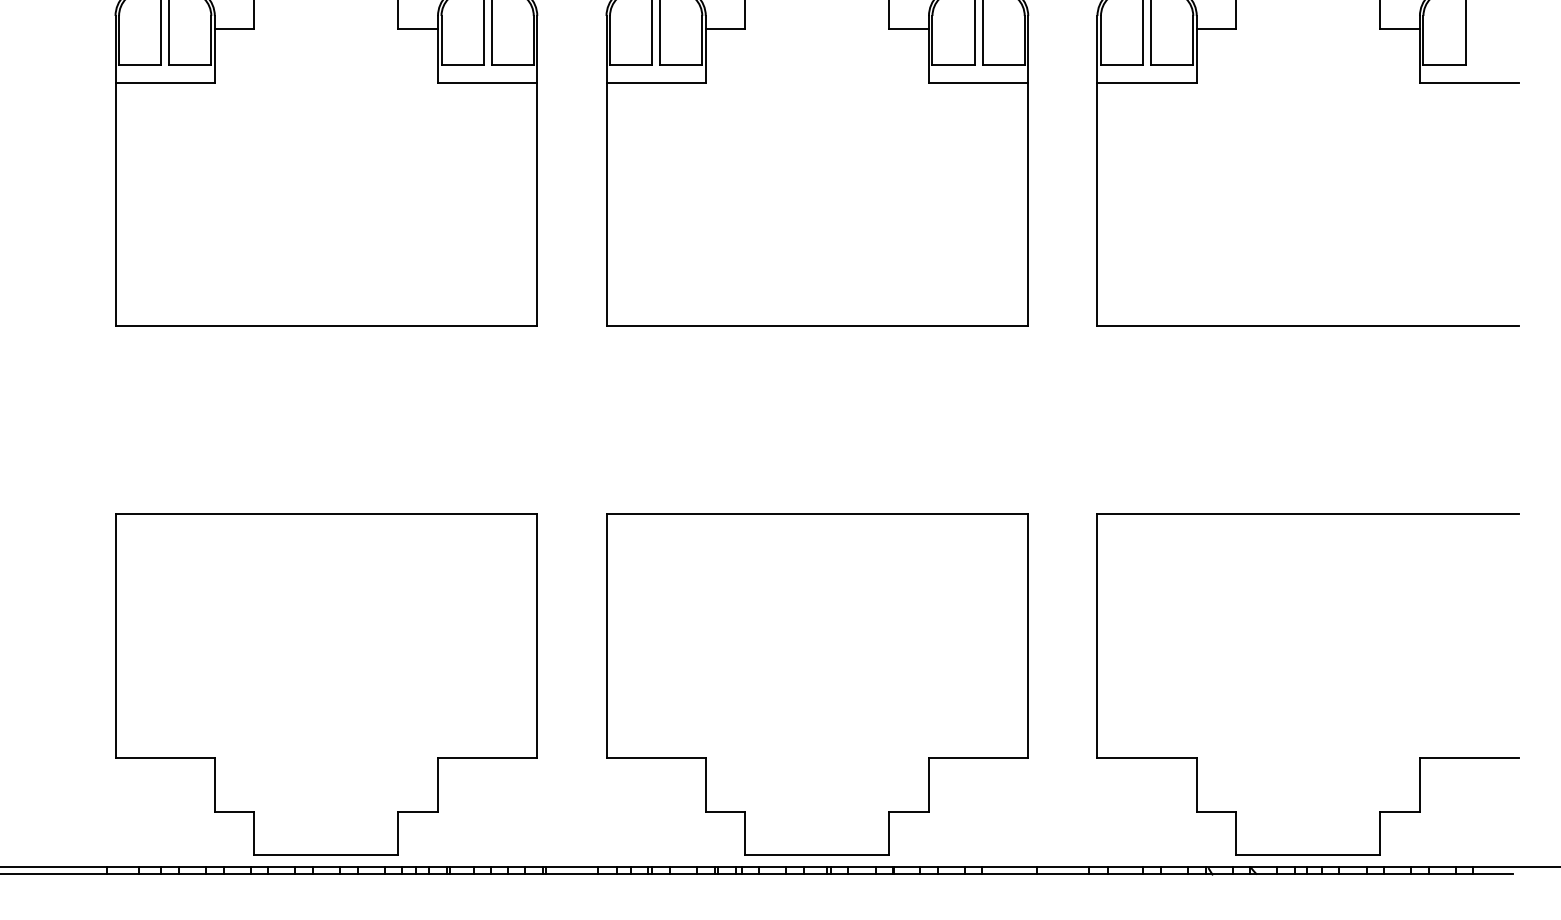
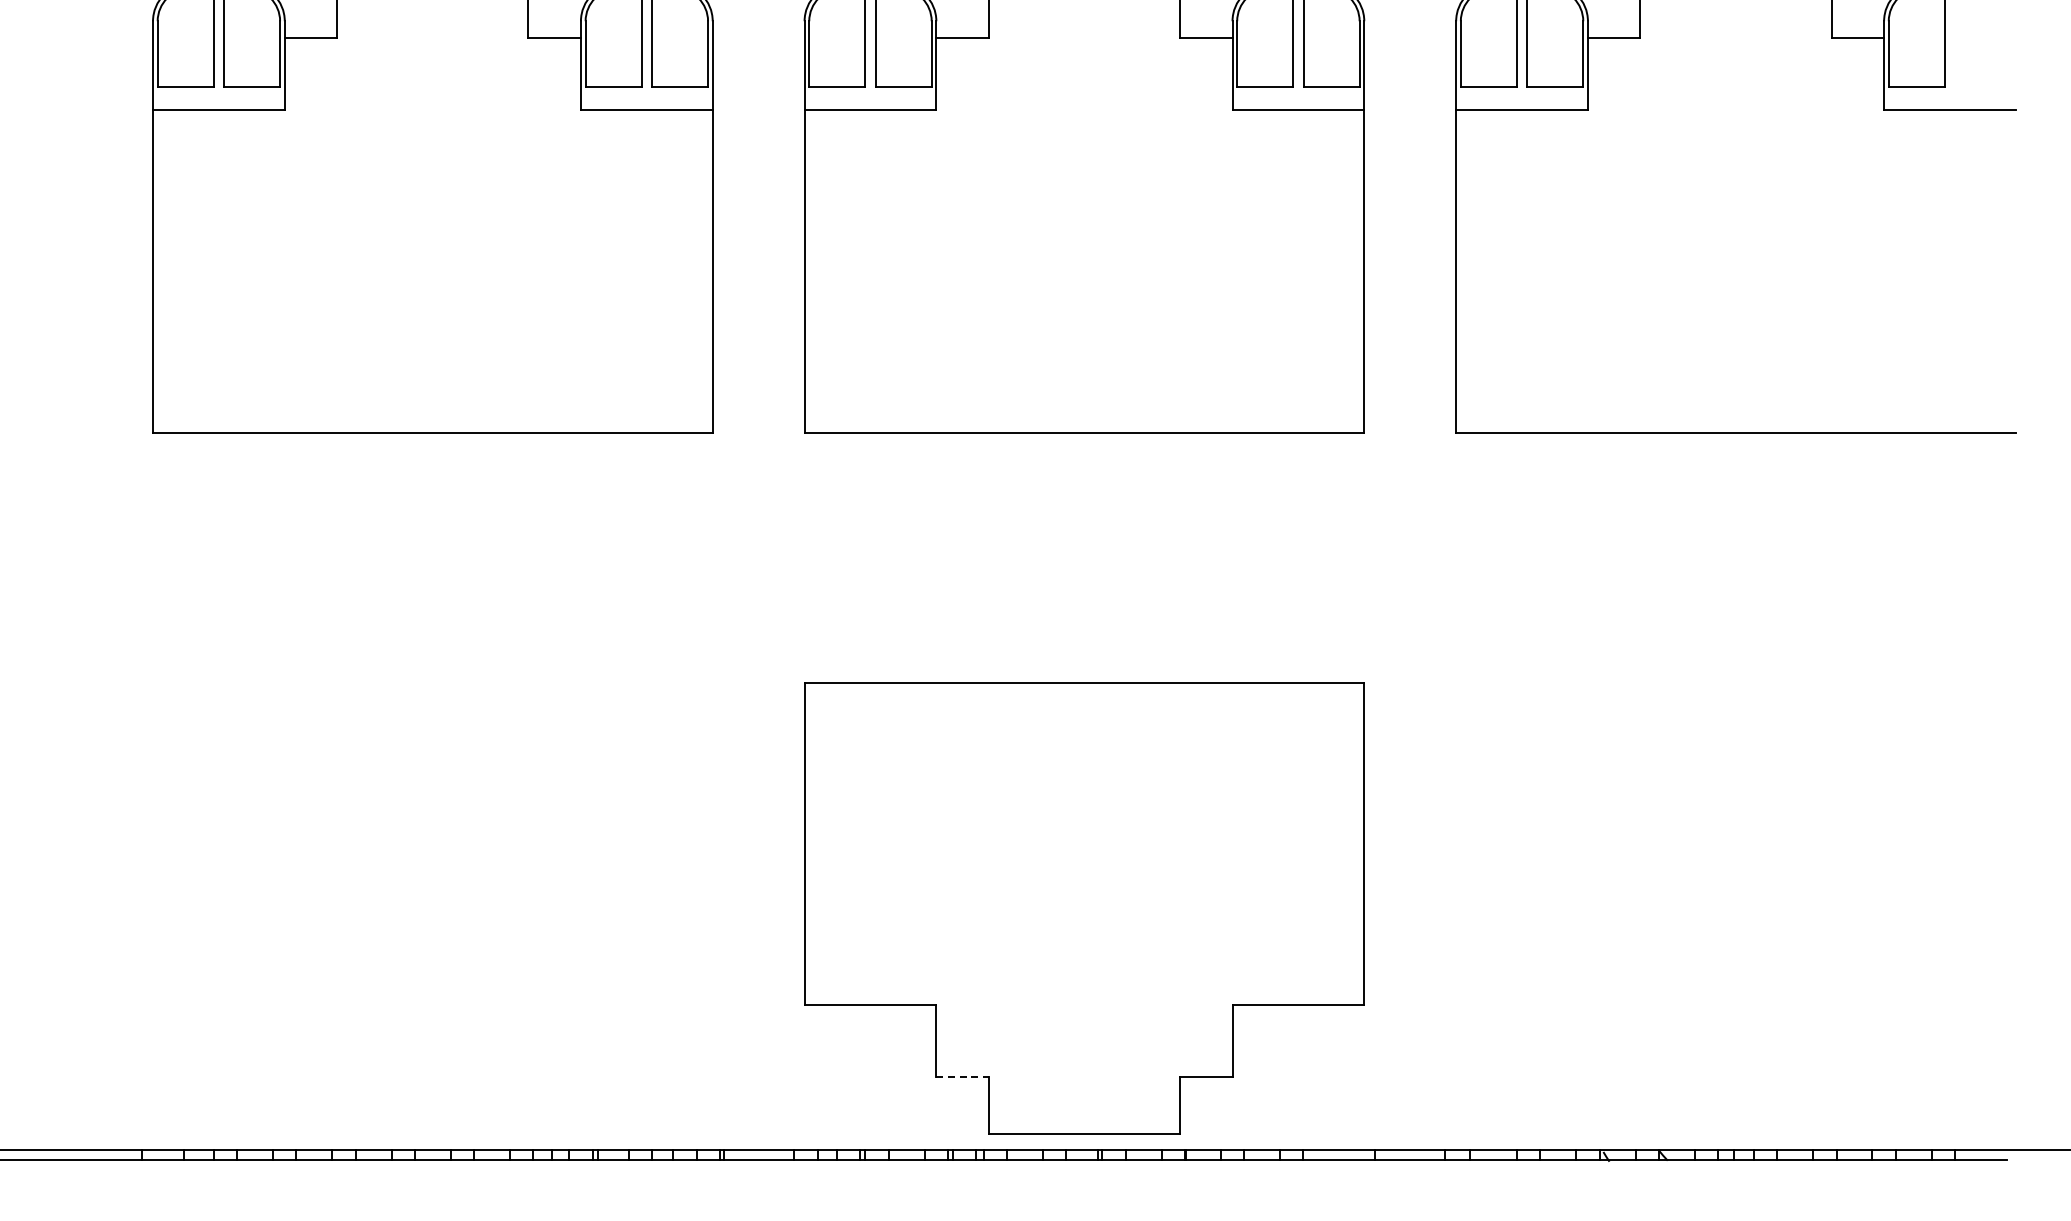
part: (326, 684) -> (432, 908), removed
part: (1197, 756) -> (1588, 1004), removed
line: (726, 811) -> (963, 1077), solid -> dashed

